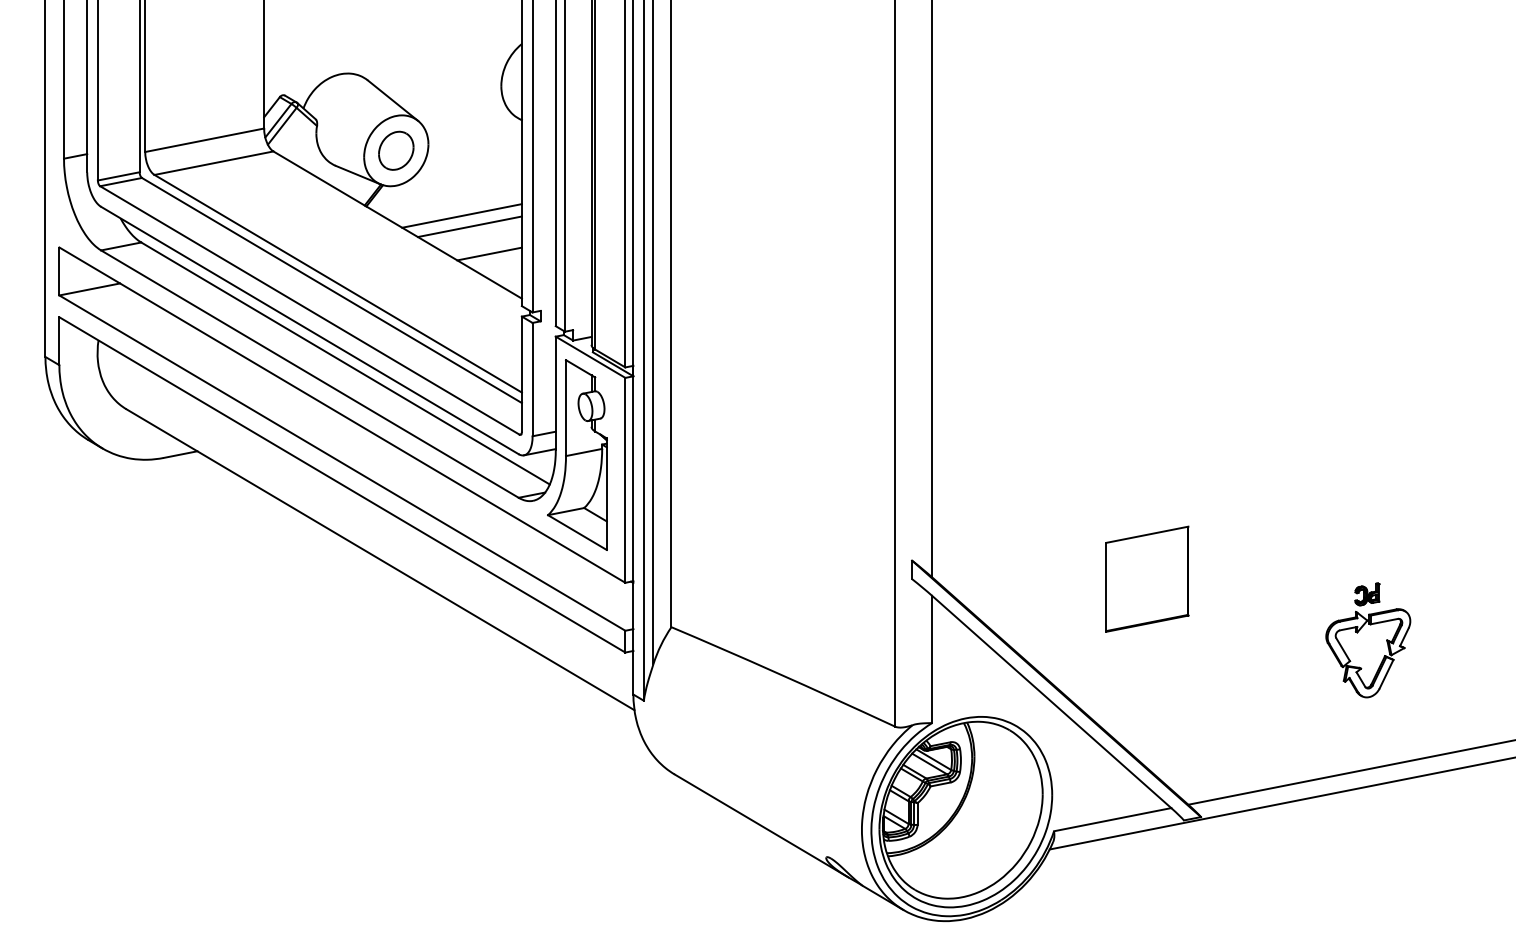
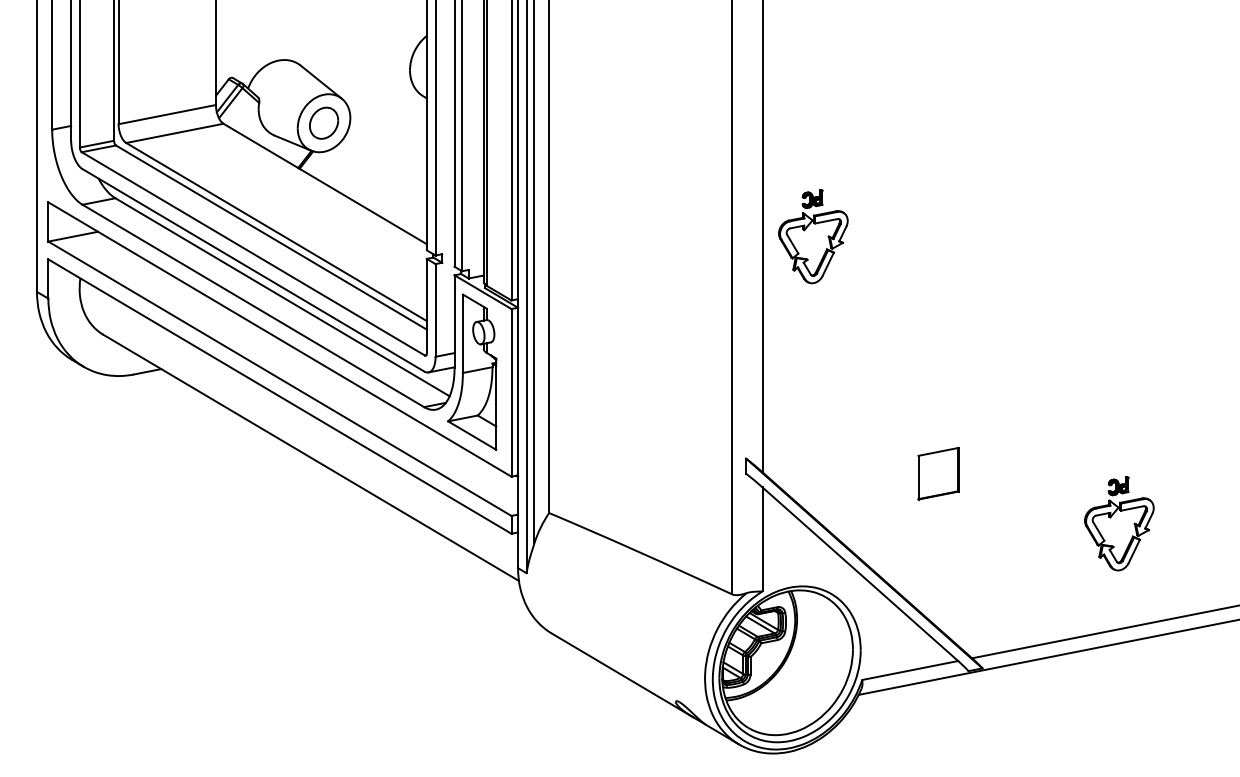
line: (461, 215) -> (377, 176), removed
line: (469, 226) -> (383, 185), removed
line: (489, 253) -> (400, 207), removed
part: (994, 289) -> (813, 236), added
part: (1147, 578) -> (938, 473), size x0.6

